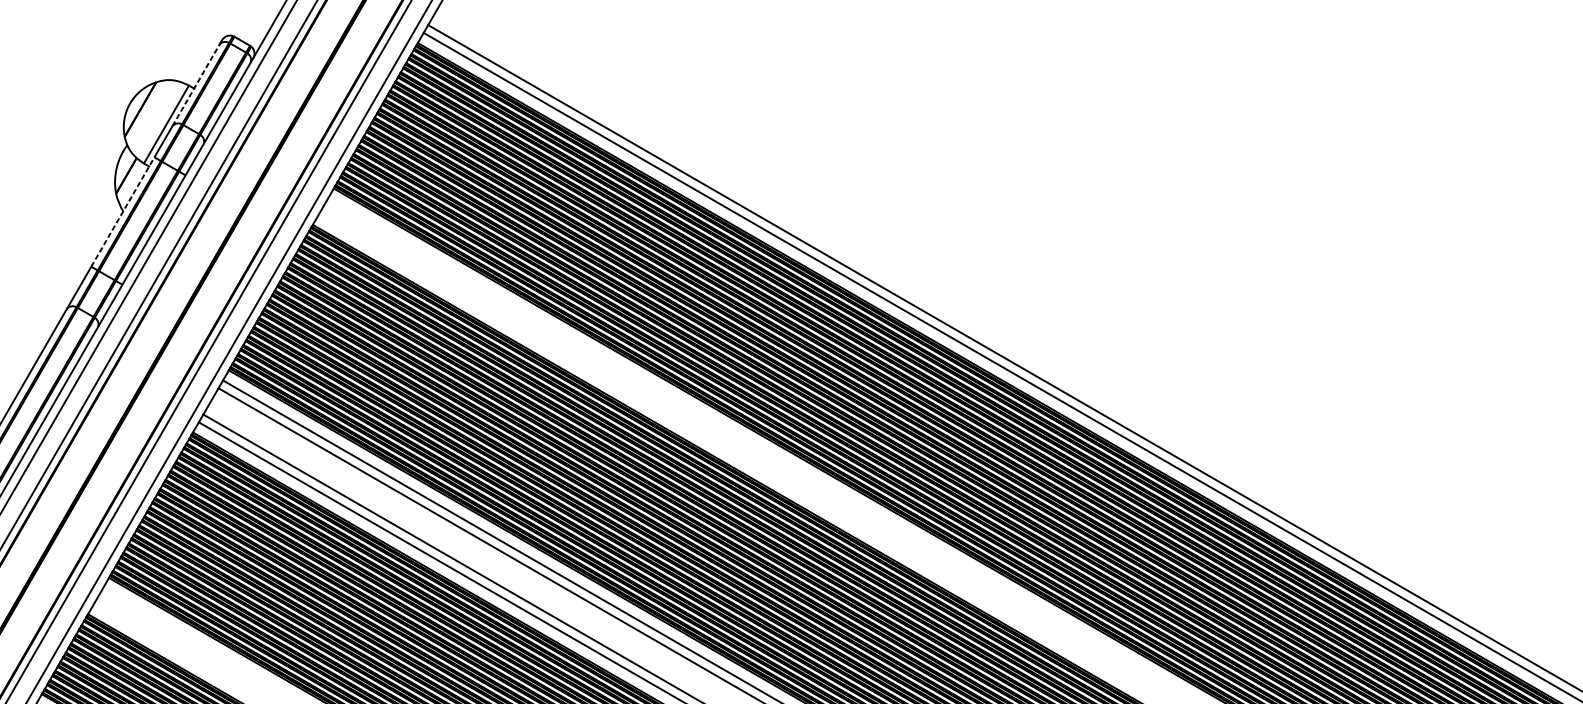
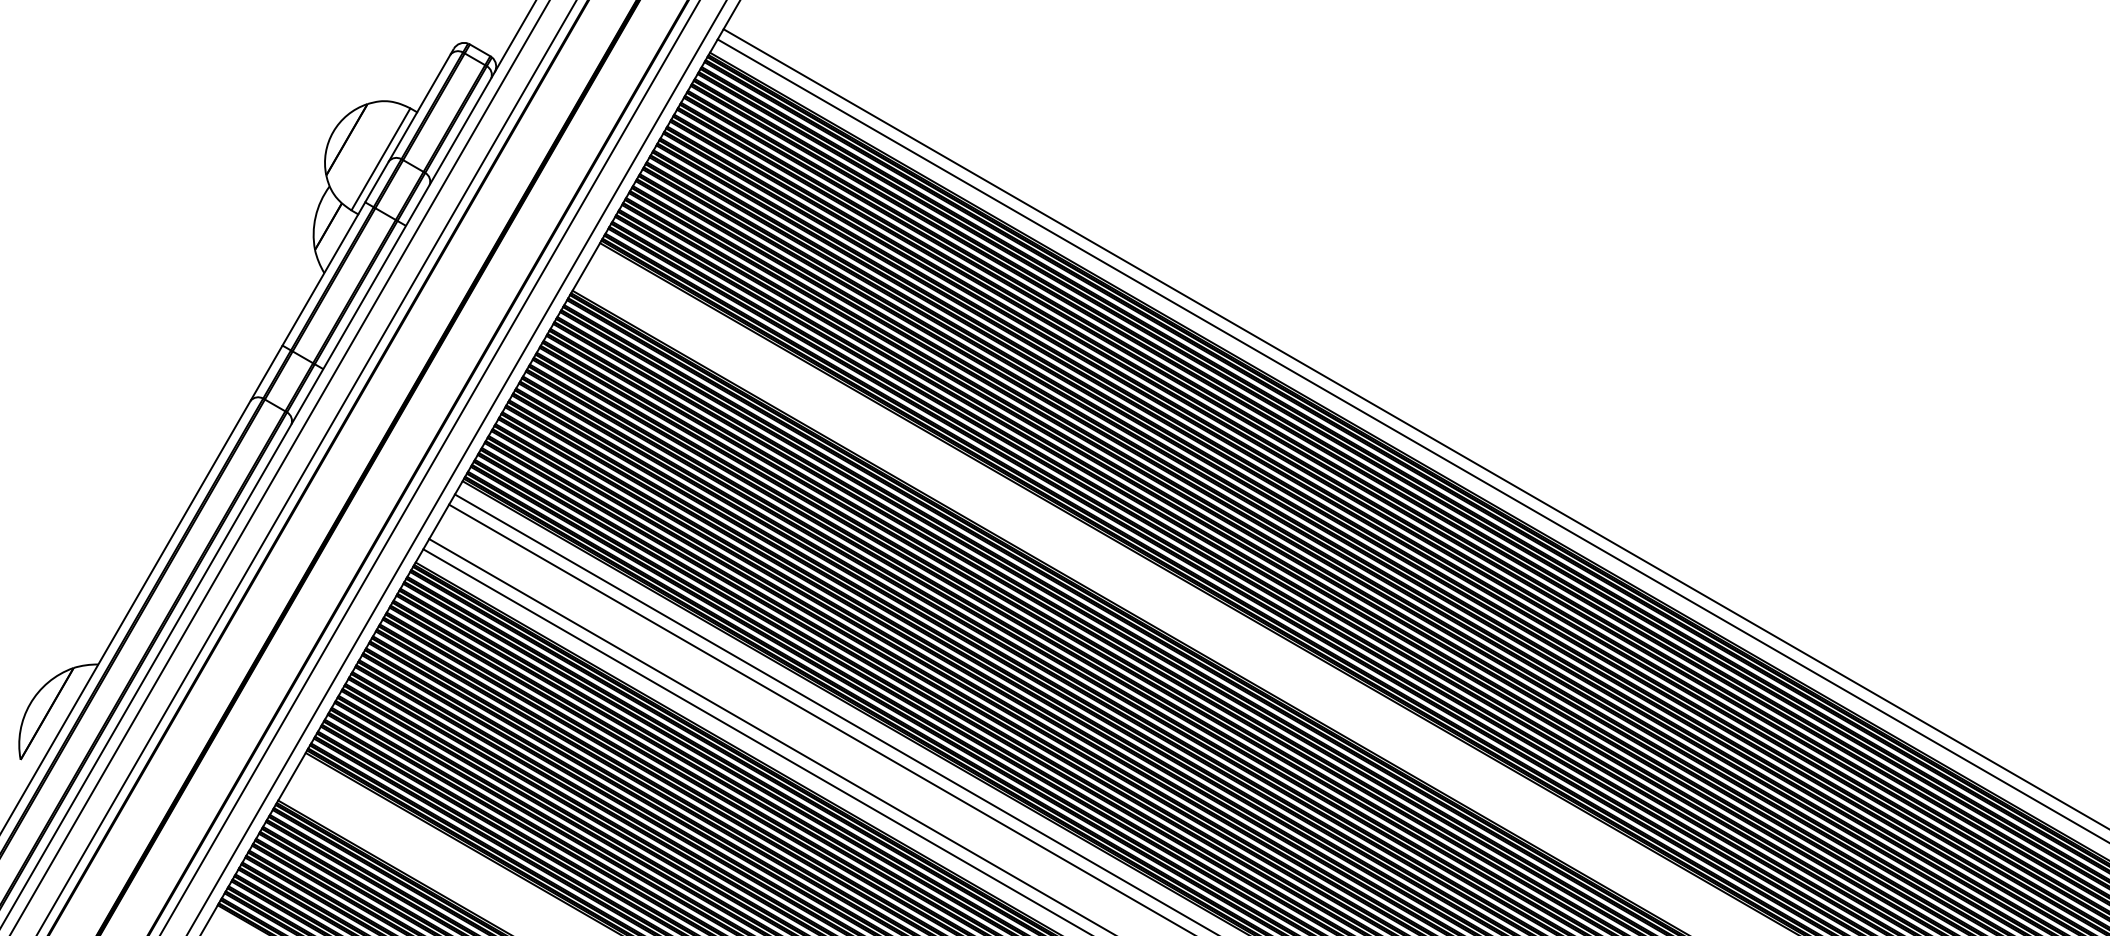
line: (195, 85) -> (419, 108), dashed -> solid
line: (122, 211) -> (323, 273), dashed -> solid

